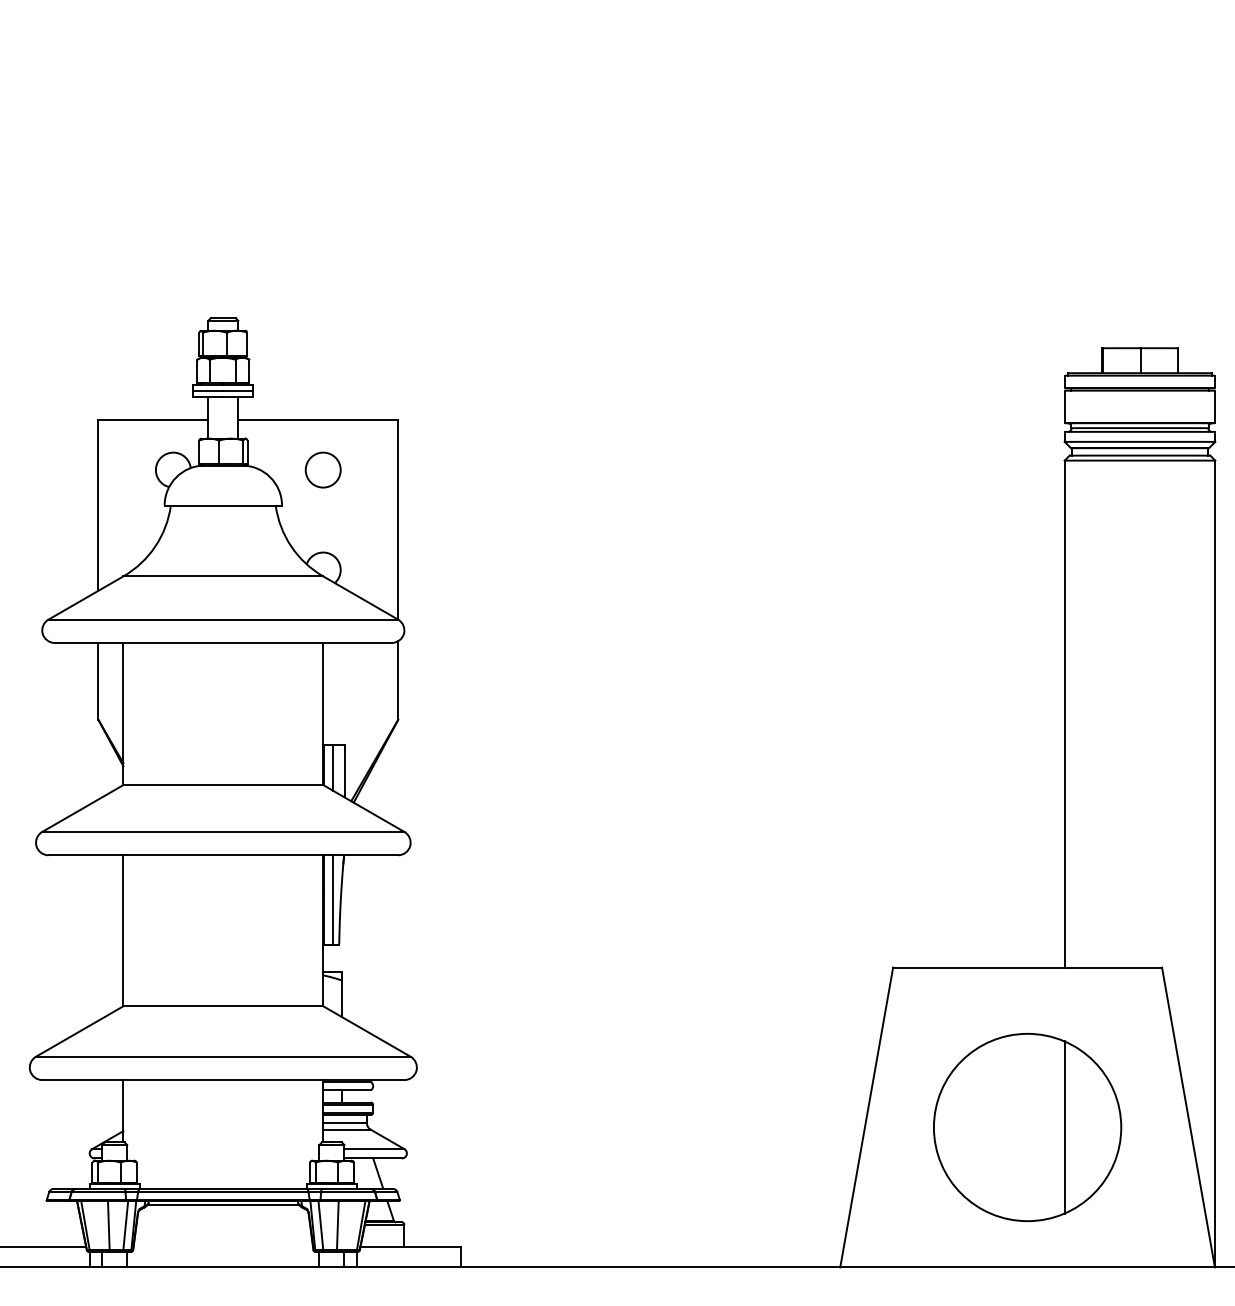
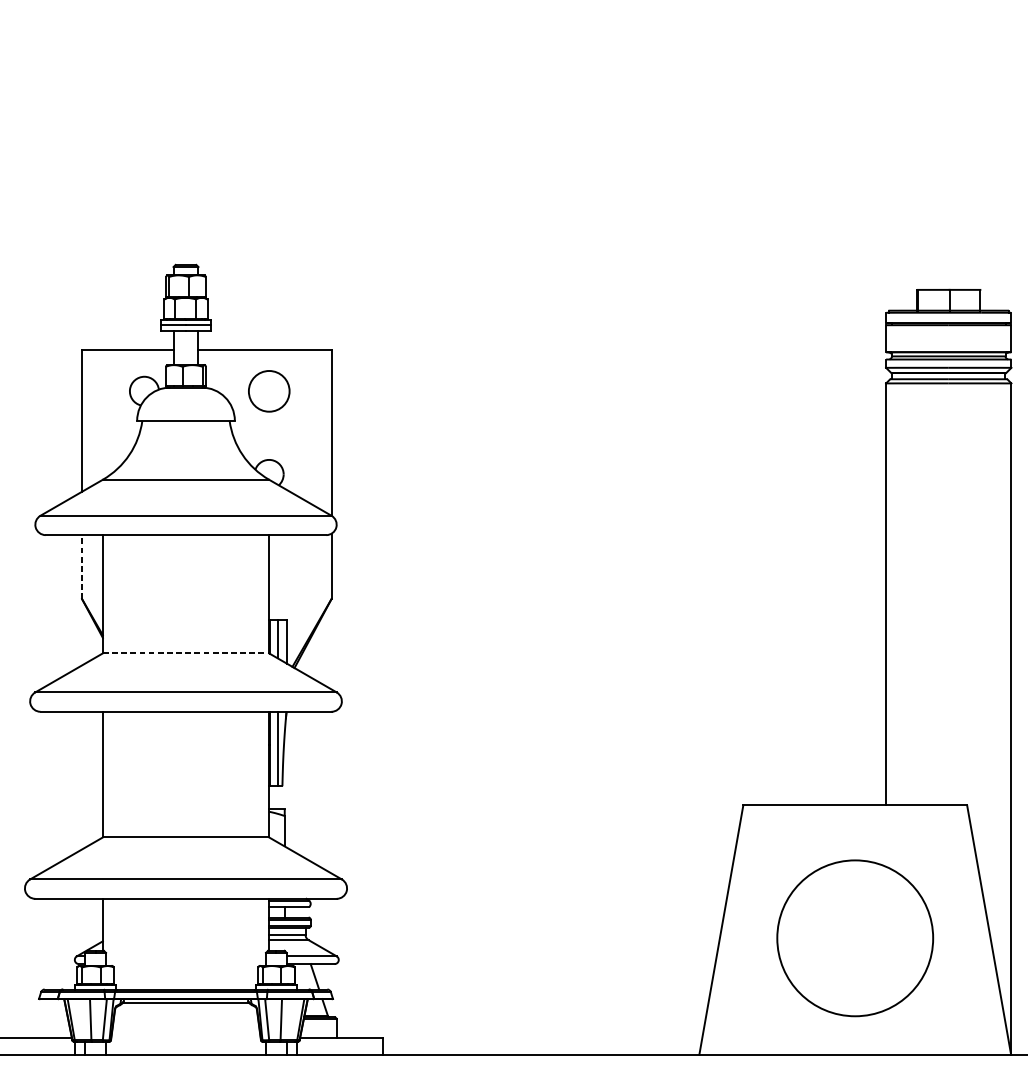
circle: (322, 469) -> (268, 390), size x1.4
line: (98, 680) -> (82, 566), solid -> dashed
line: (223, 785) -> (186, 653), solid -> dashed
line: (1064, 1127) -> (885, 938), removed

